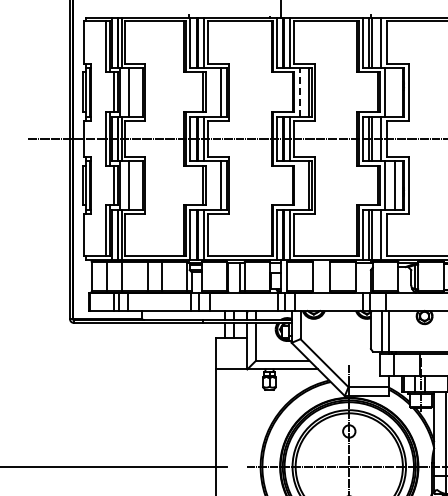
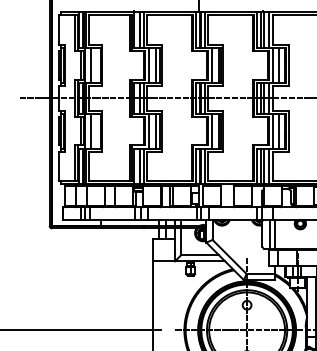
line: (299, 91) -> (211, 64), dashed -> solid
line: (210, 92) -> (148, 65), added
line: (395, 92) -> (279, 65), added
line: (210, 185) -> (148, 131), added
line: (299, 185) -> (211, 131), added

